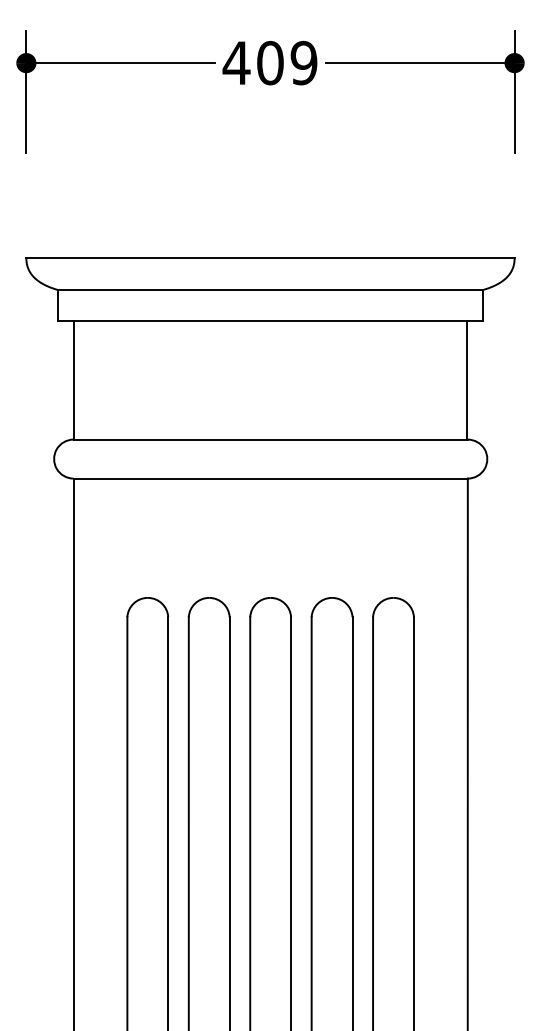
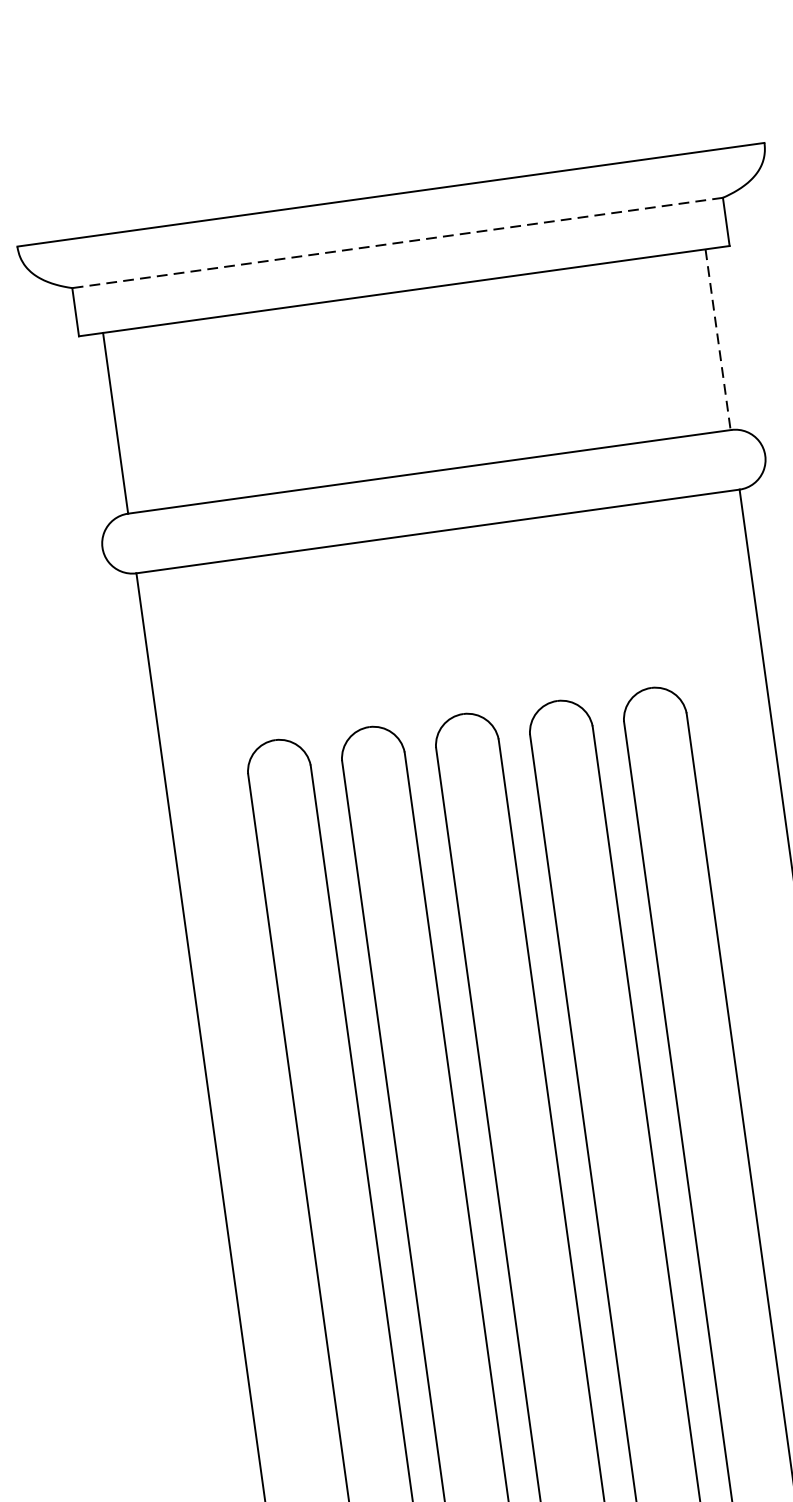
line: (270, 289) -> (397, 242), solid -> dashed
line: (467, 381) -> (718, 341), solid -> dashed

